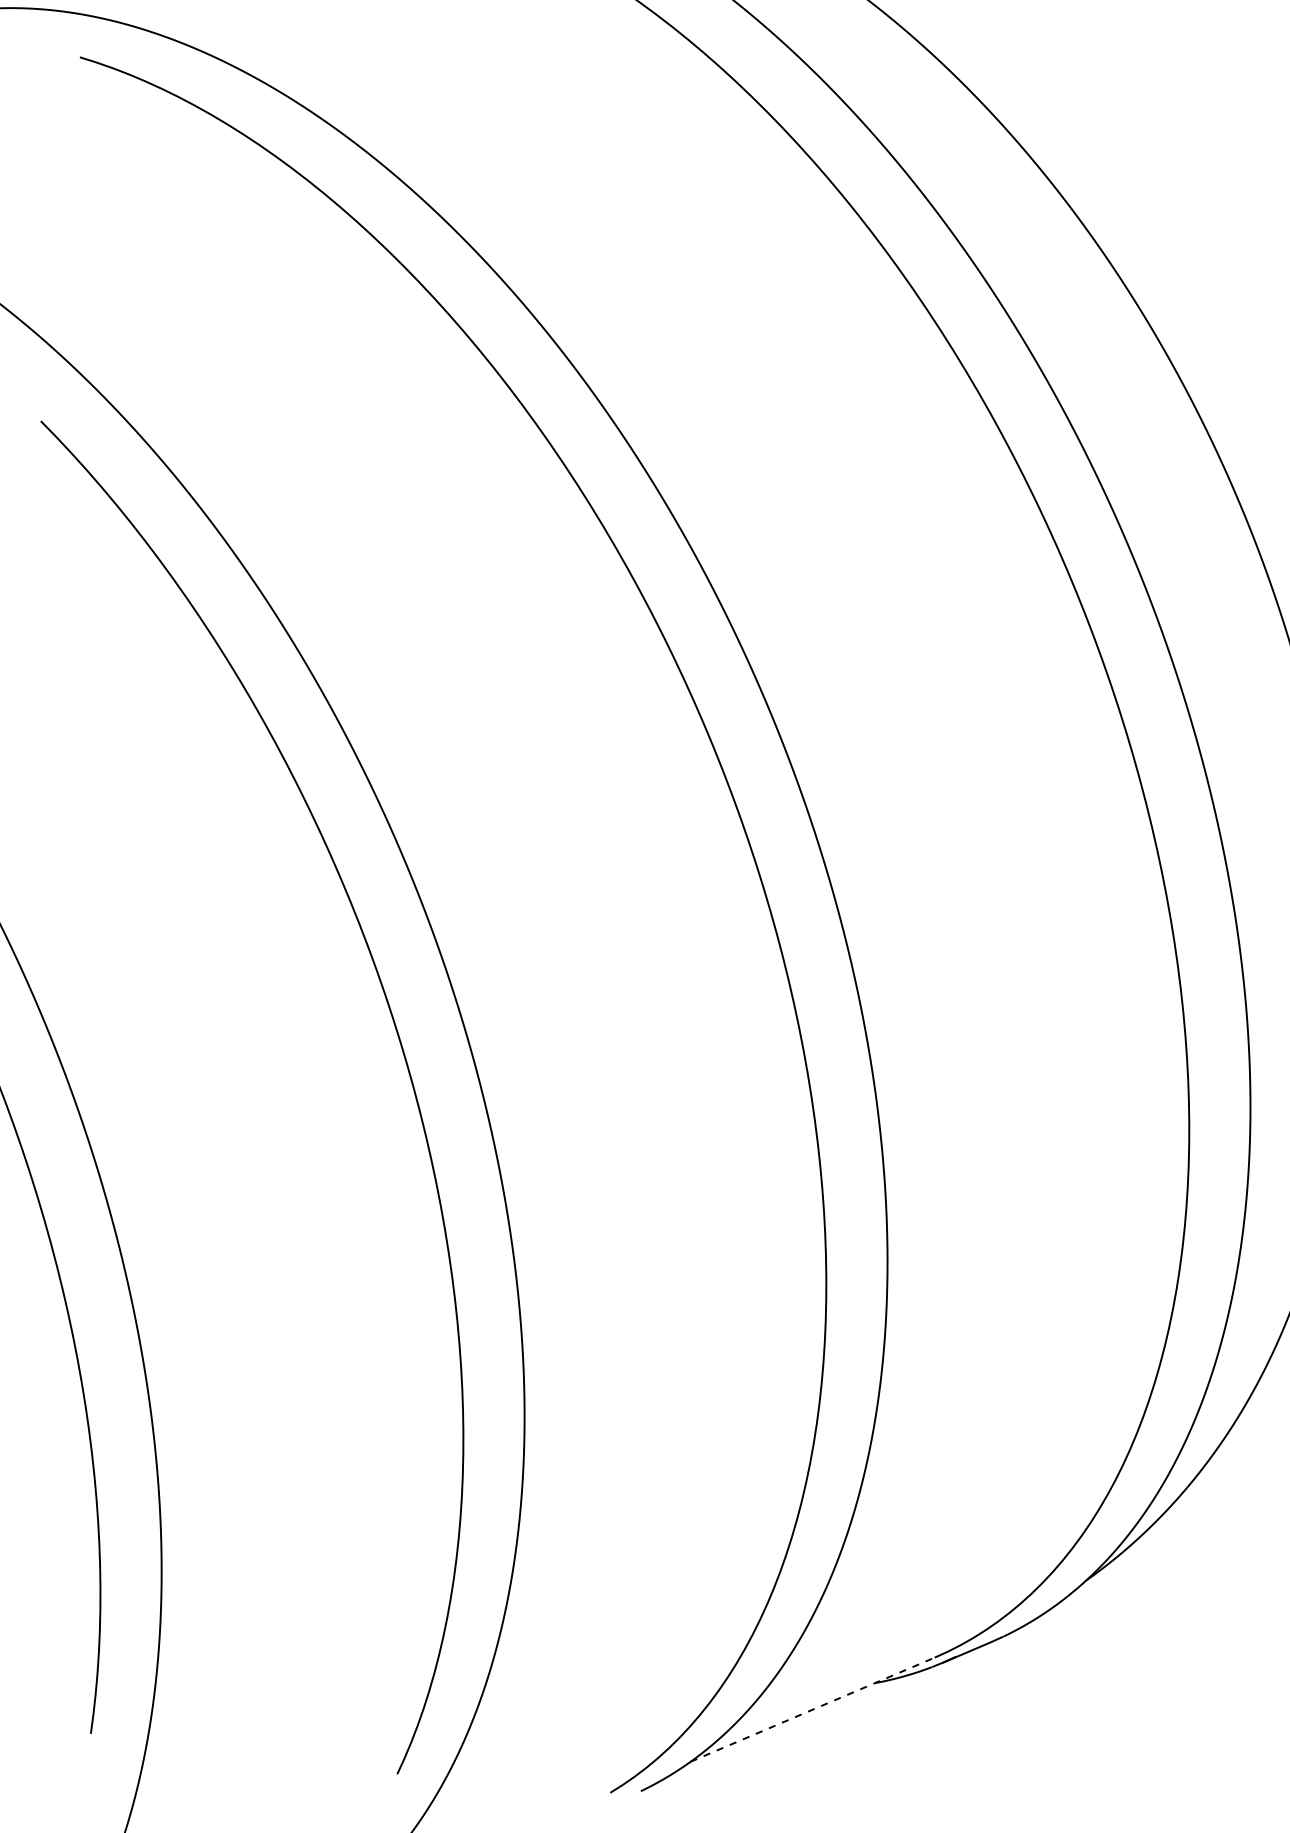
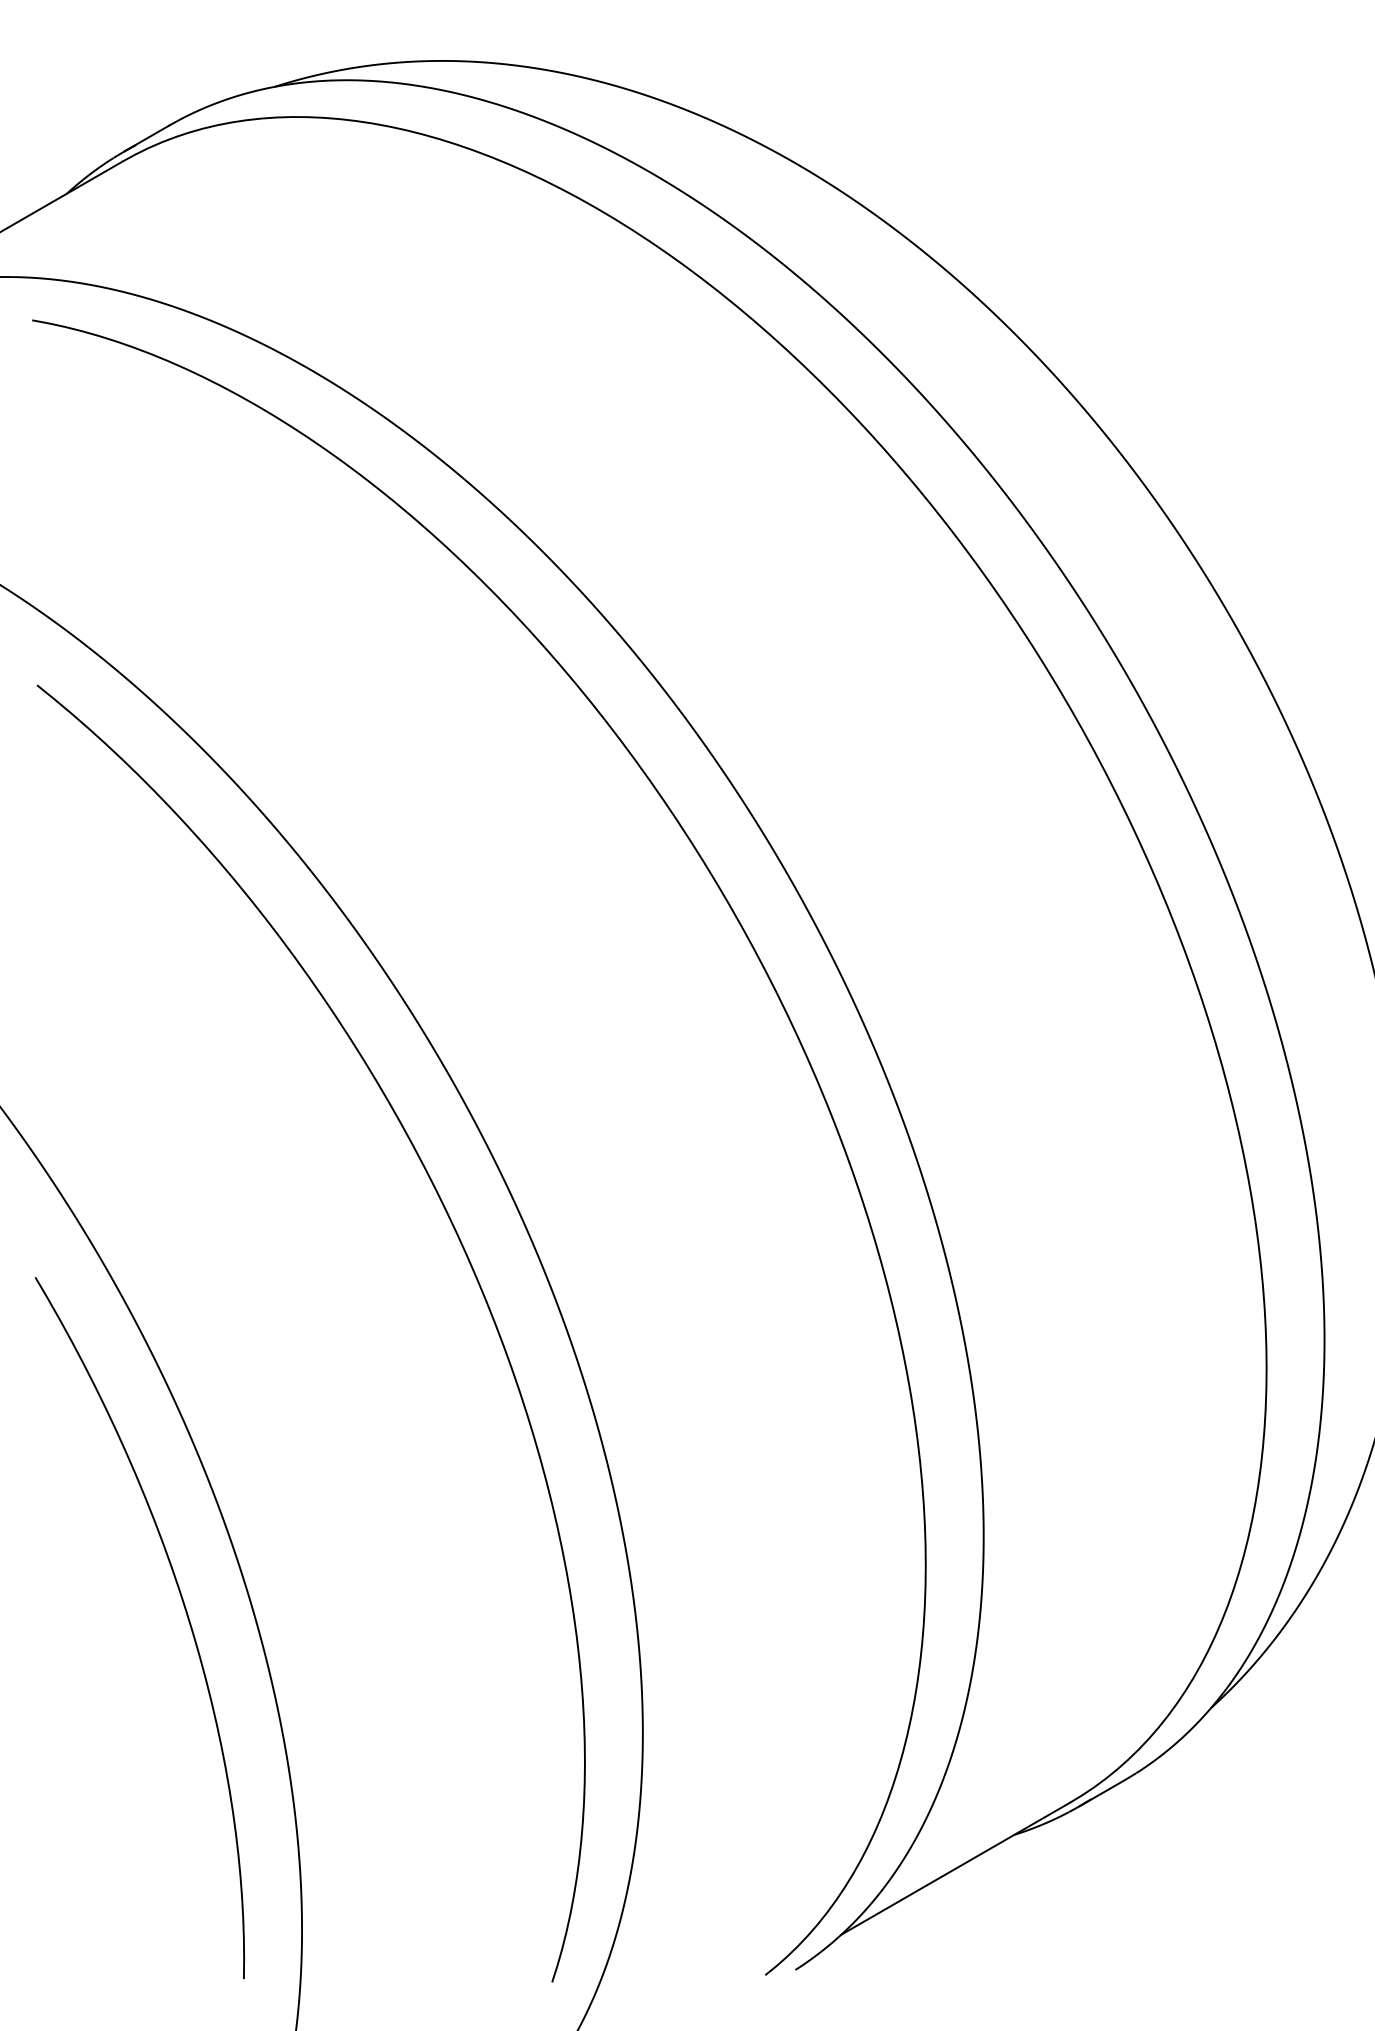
line: (813, 1709) -> (956, 1868), dashed -> solid

